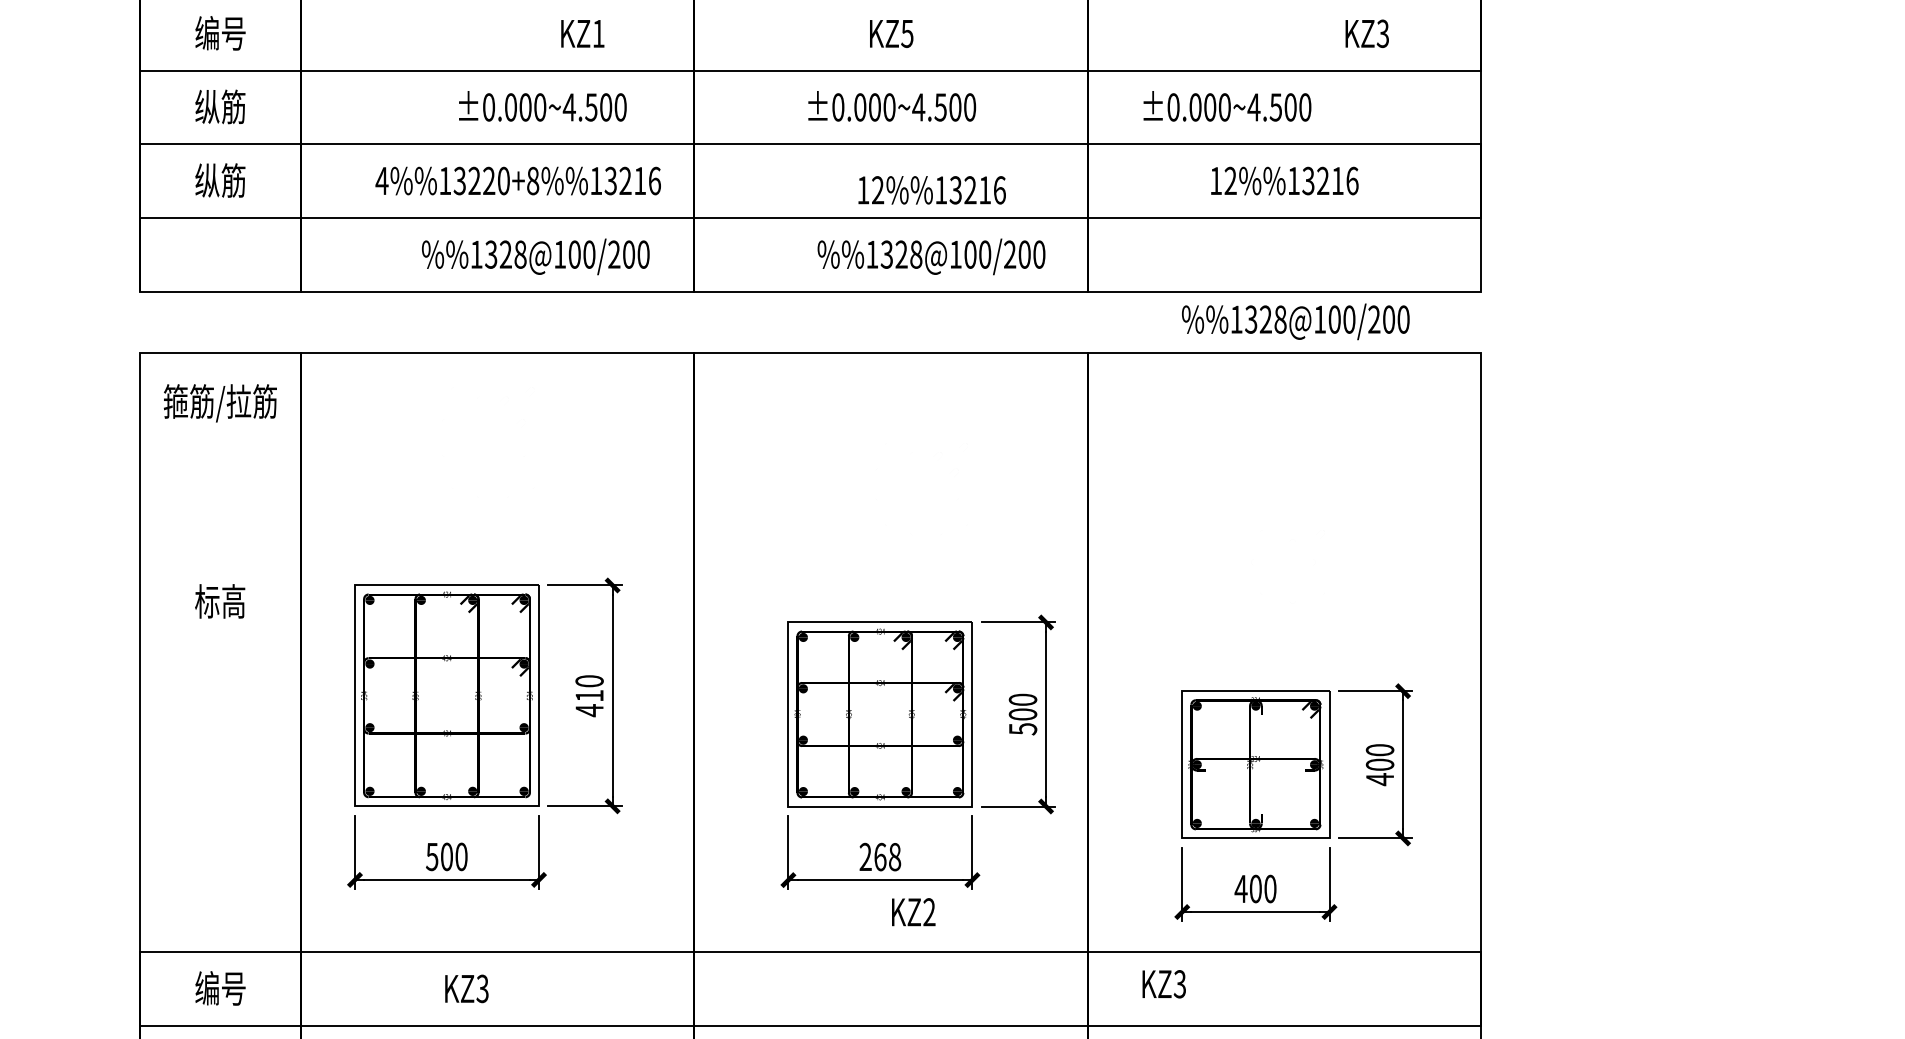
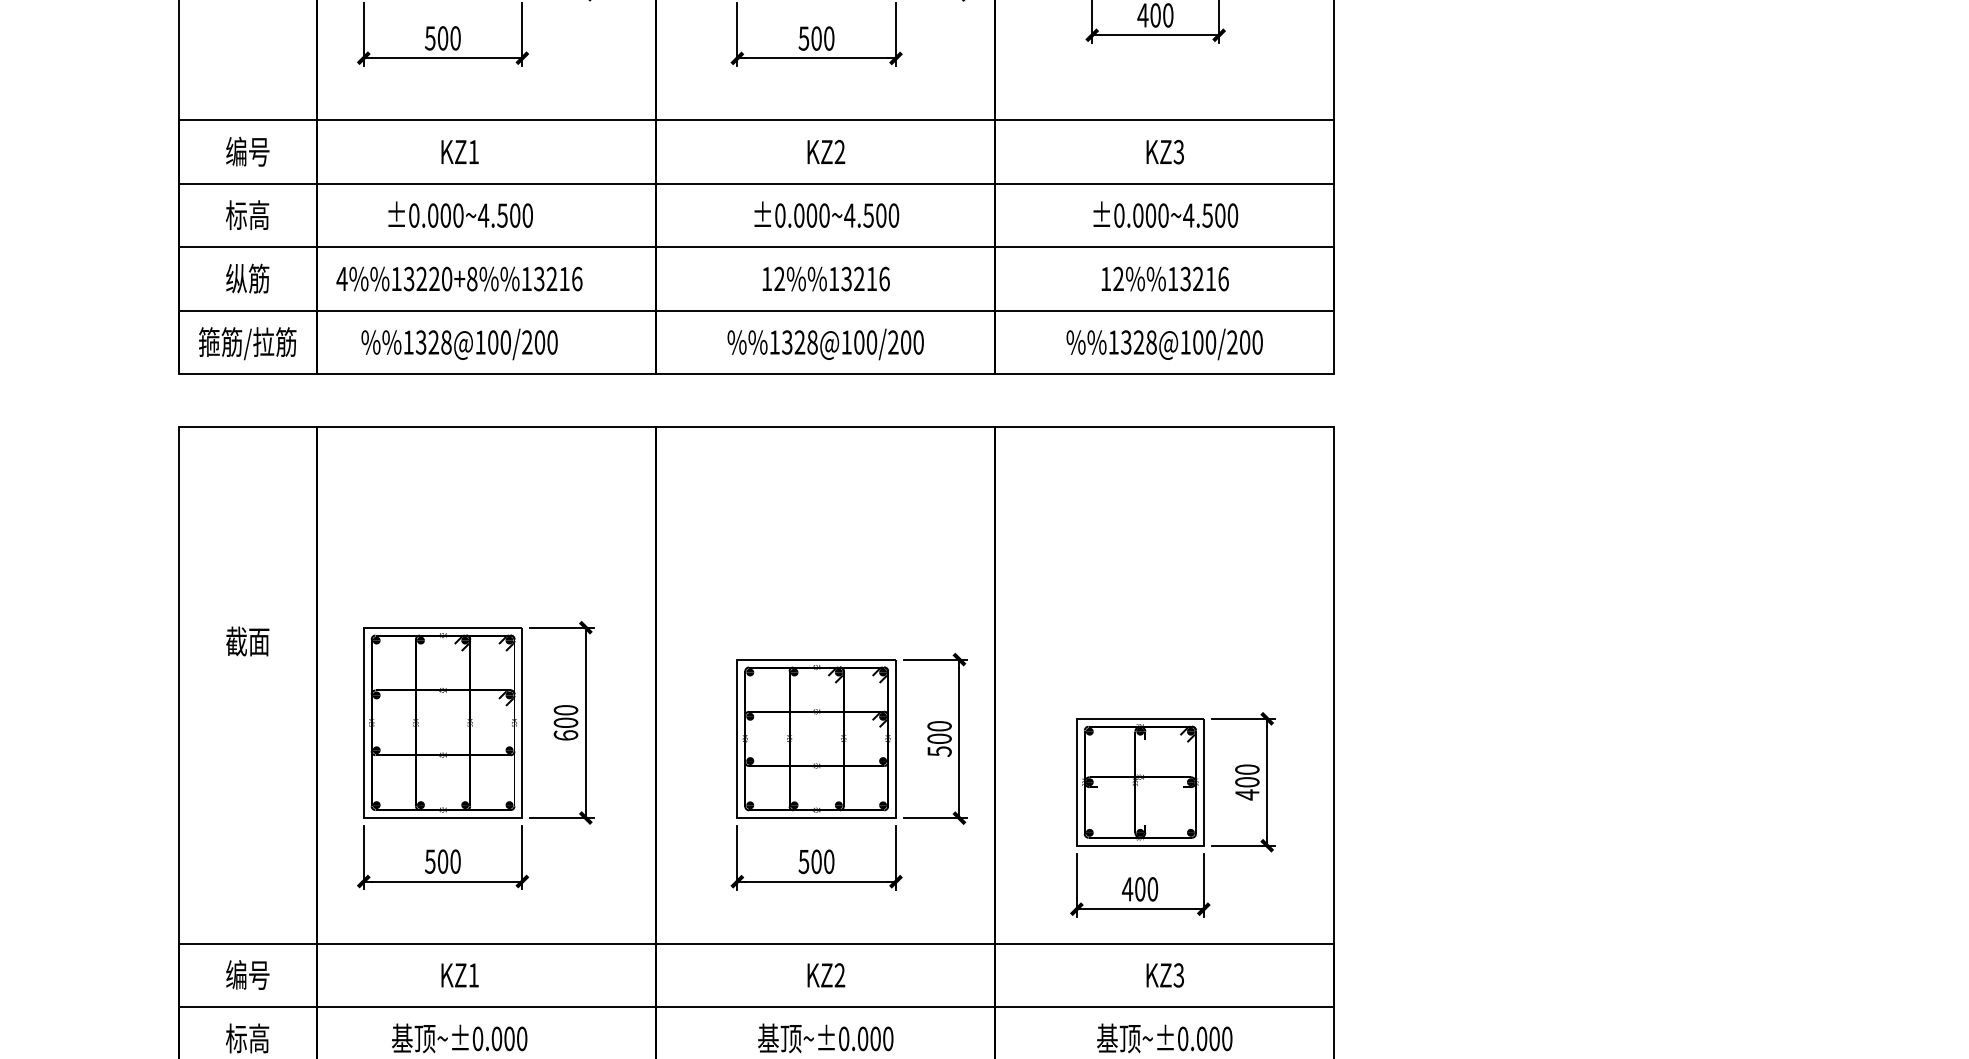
text: (582, 33) -> (459, 151), moved
text: (906, 33) -> (839, 151), KZ5 -> KZ2
text: (1366, 33) -> (1164, 151), moved
text: (542, 106) -> (460, 214), moved
text: (1227, 106) -> (1165, 214), moved
text: (220, 107) -> (247, 215), 纵筋 -> 标高
text: (518, 180) -> (459, 278), moved
text: (931, 189) -> (825, 278), moved
text: (535, 256) -> (459, 344), moved
text: (931, 256) -> (825, 344), moved
text: (1295, 321) -> (1164, 344), moved
text: (220, 403) -> (247, 343), moved
text: (220, 601) -> (247, 641), 标高 -> 截面
text: (589, 703) -> (565, 729), 410 -> 600
text: (880, 856) -> (816, 861), 268 -> 500
text: (913, 912) -> (826, 975), moved
text: (1163, 984) -> (1164, 975), moved
text: (482, 988) -> (473, 975), KZ3 -> KZ1

